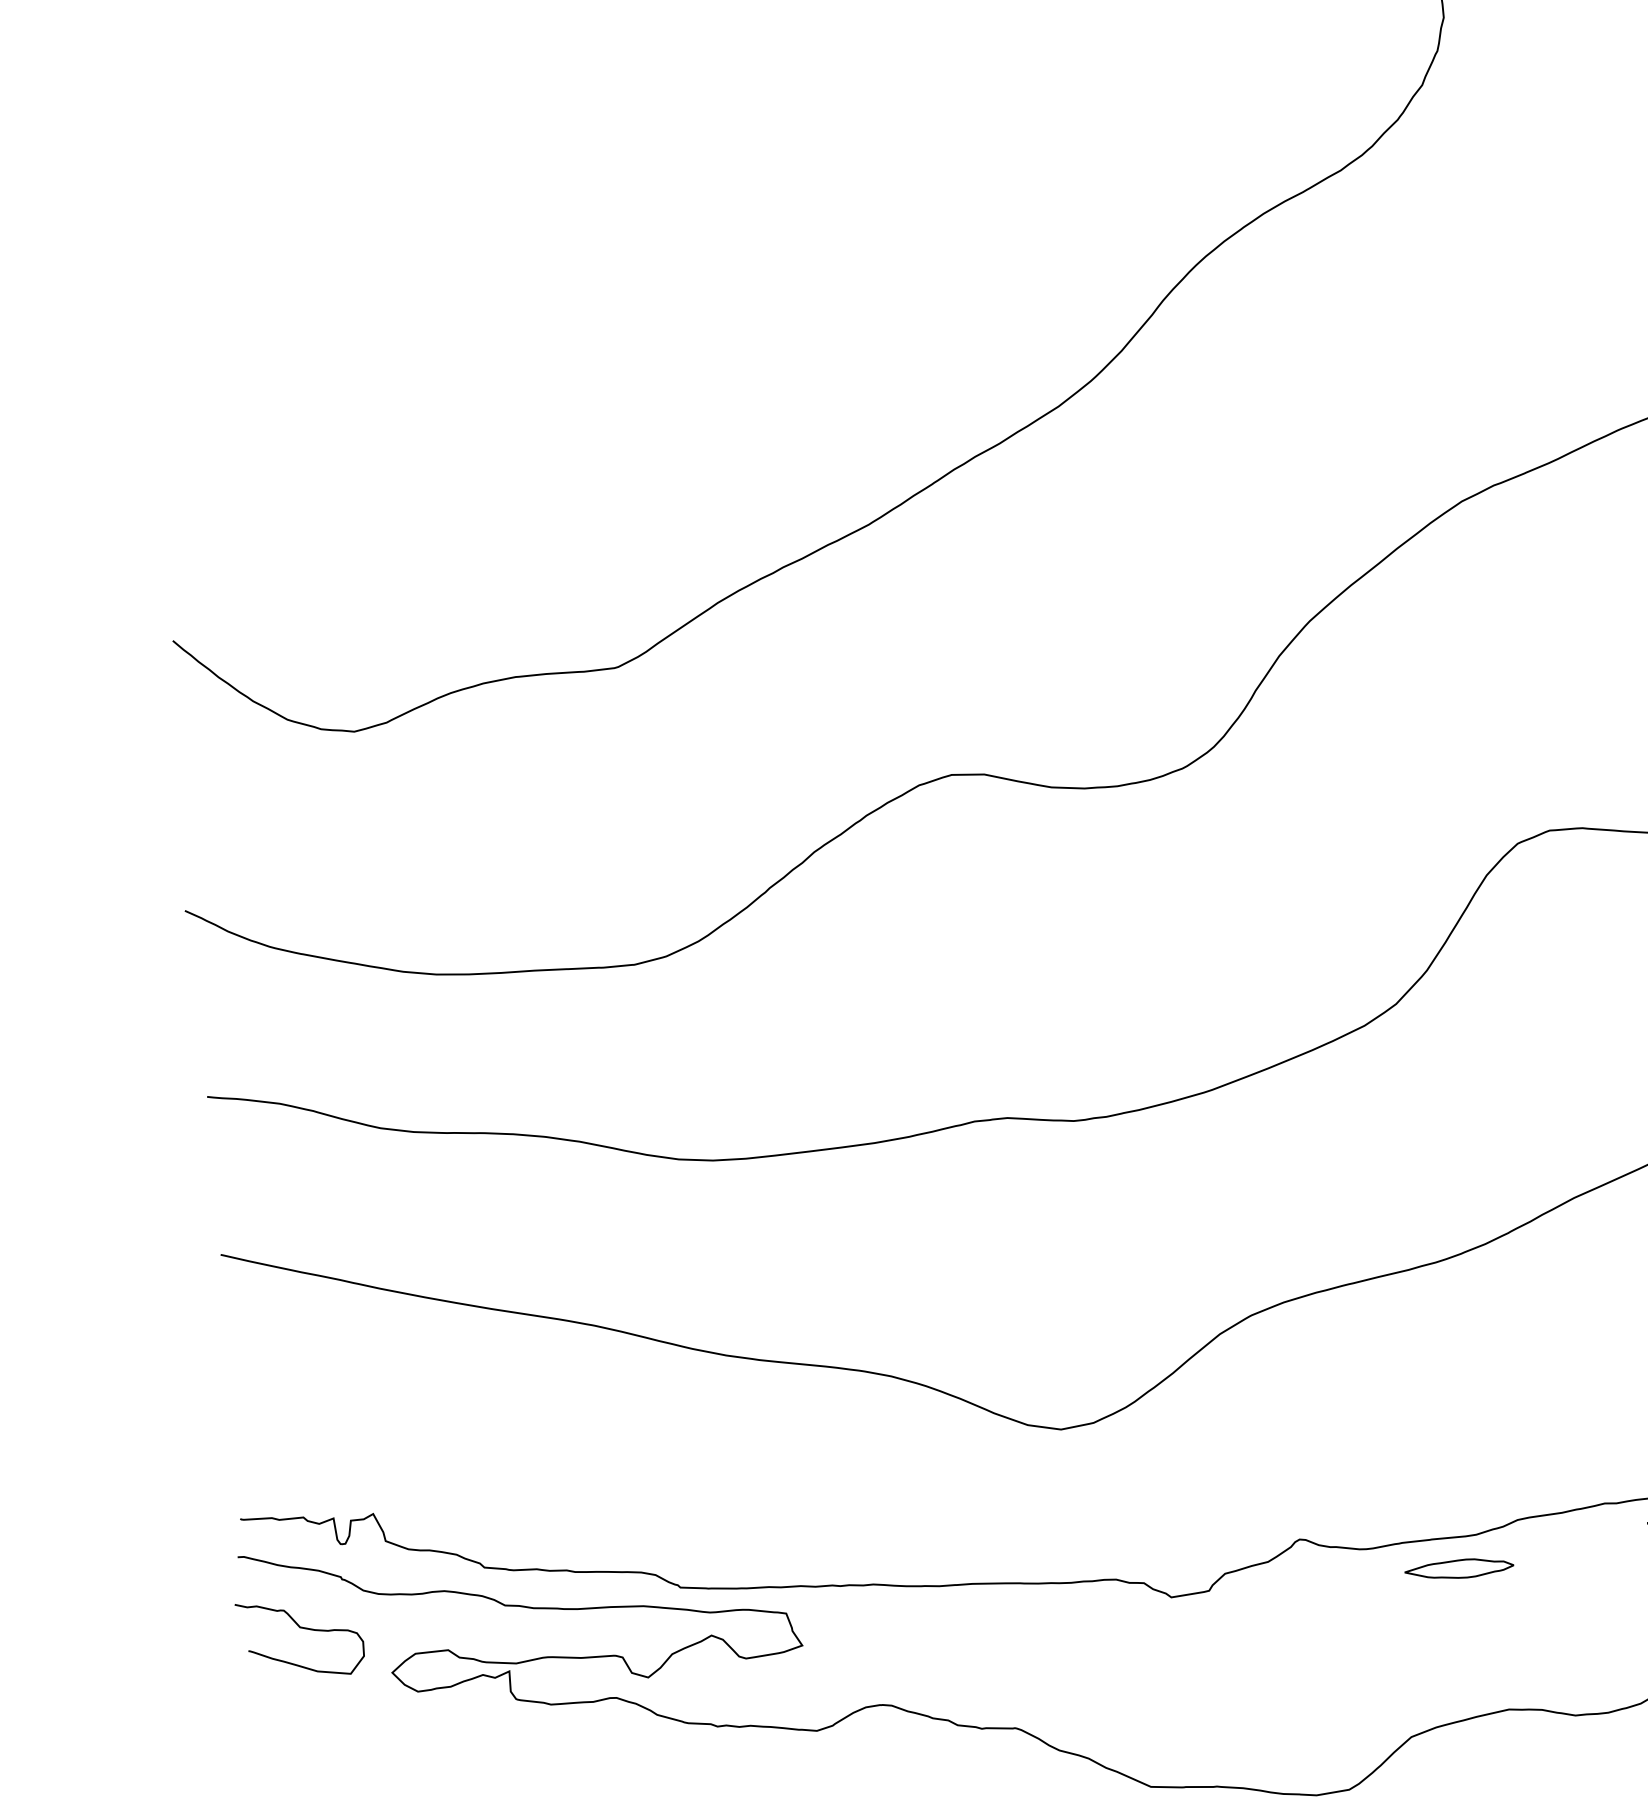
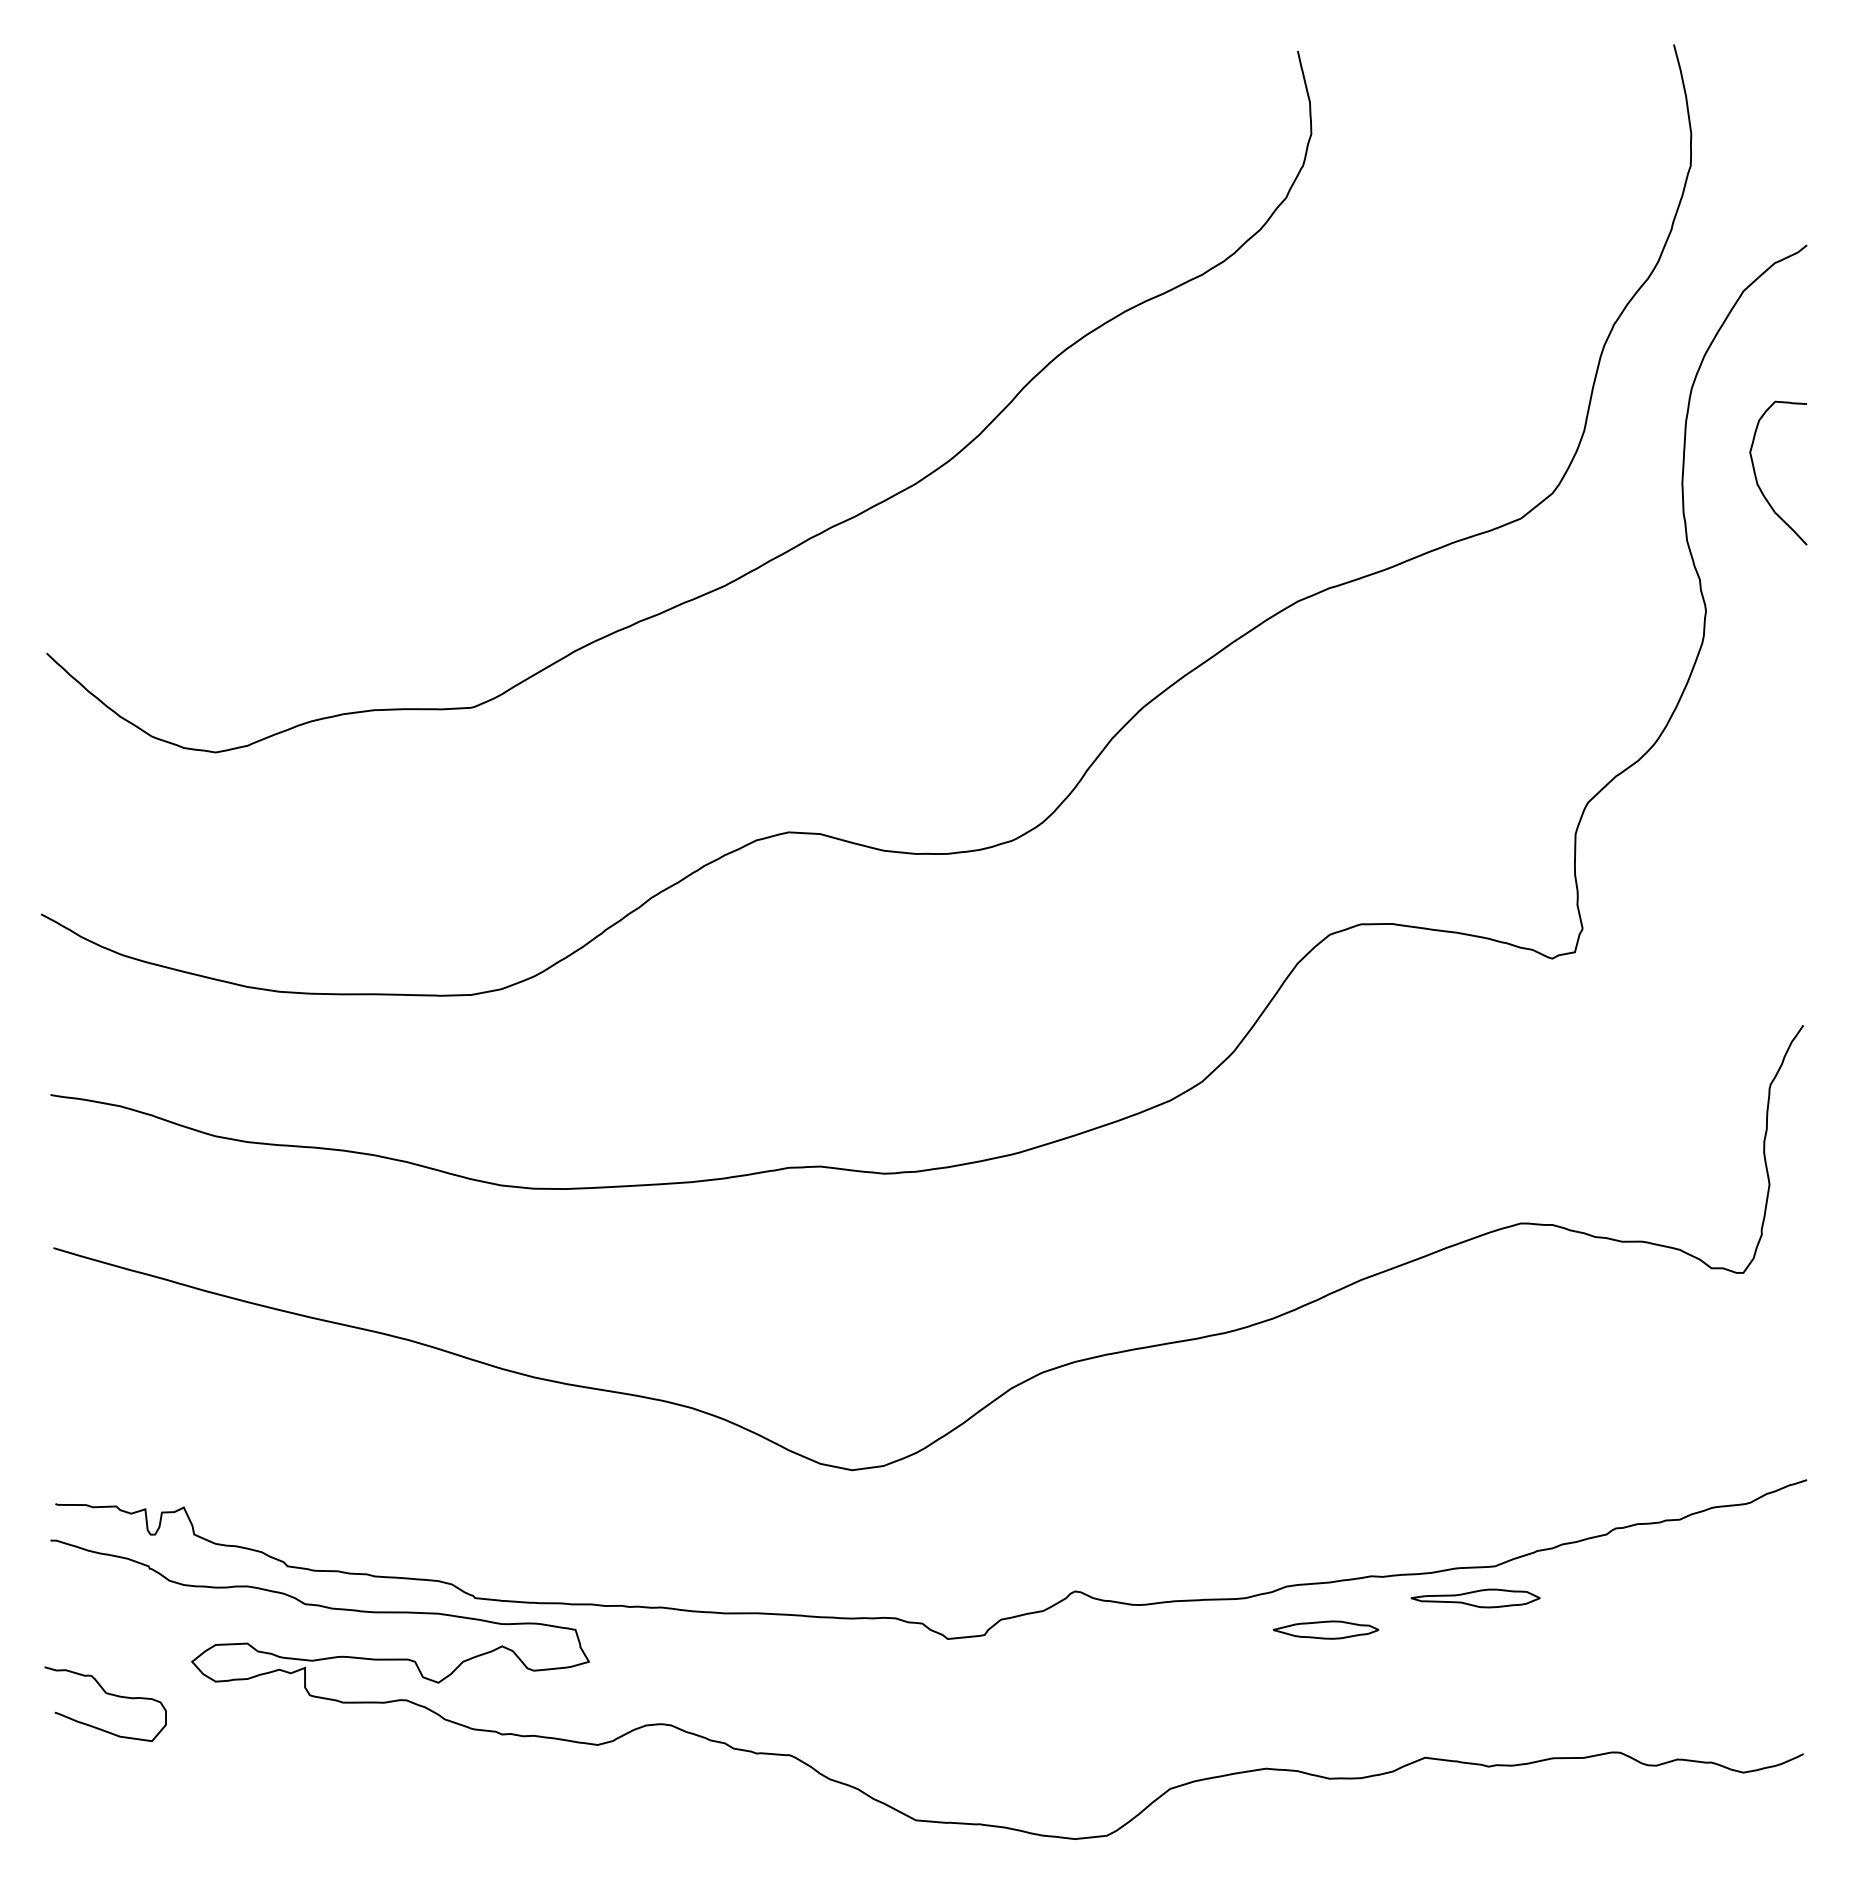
part: (1459, 1568) -> (1326, 1629), moved
curve: (300, 1628) -> (106, 1694), moved

